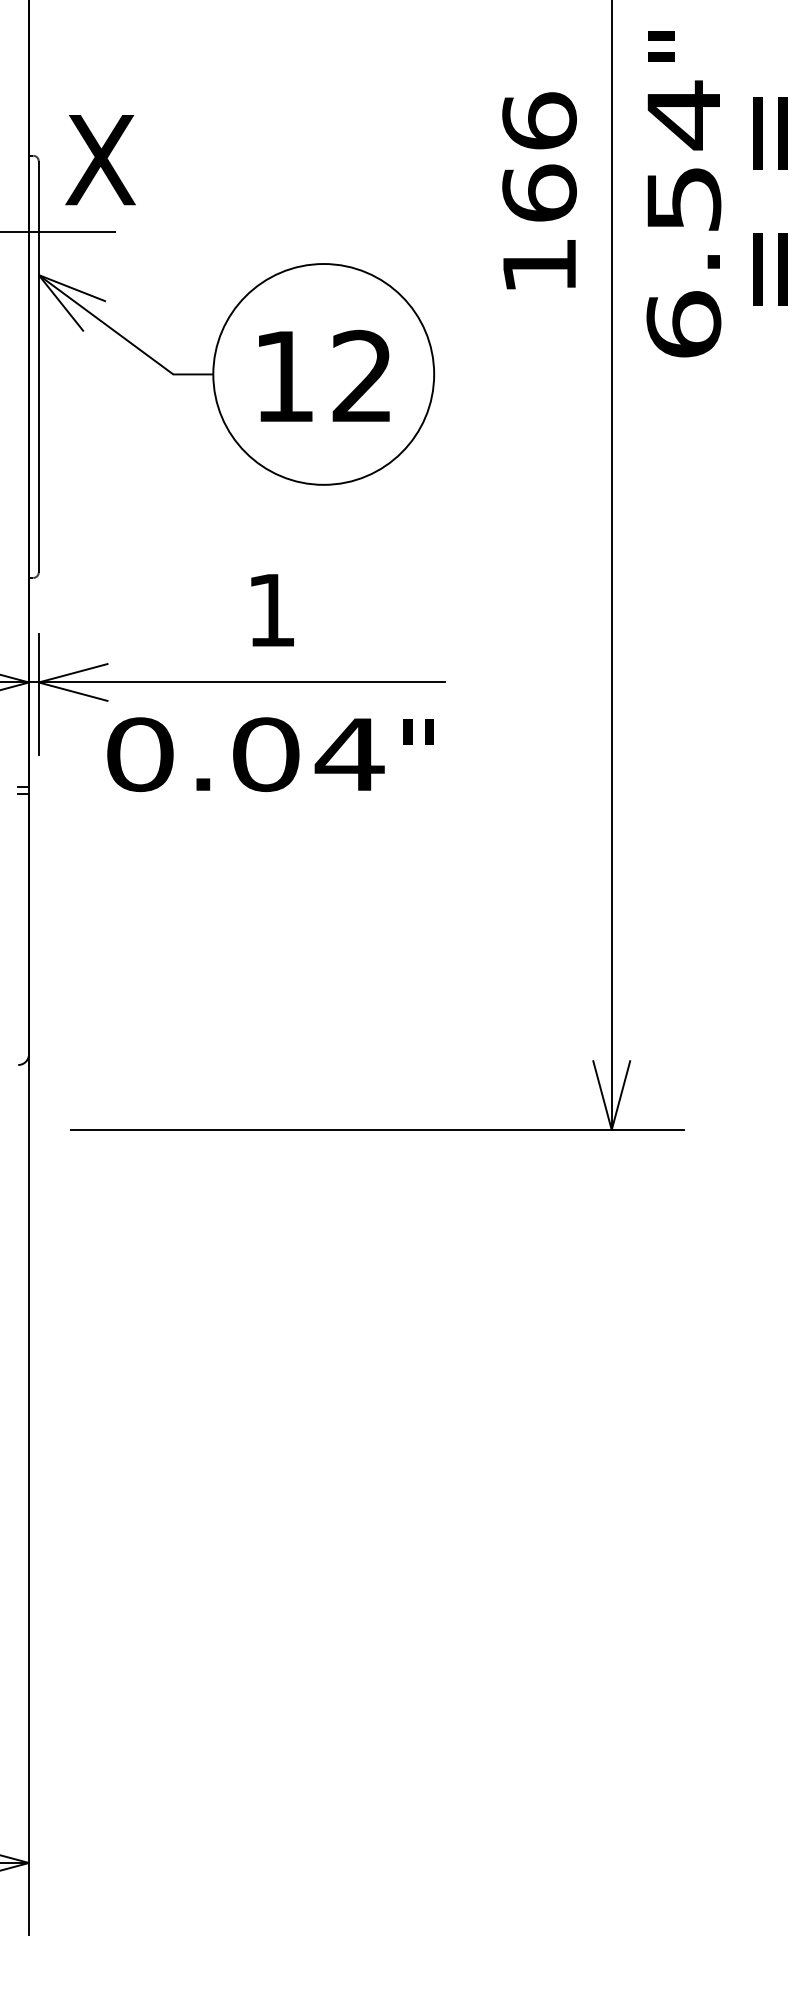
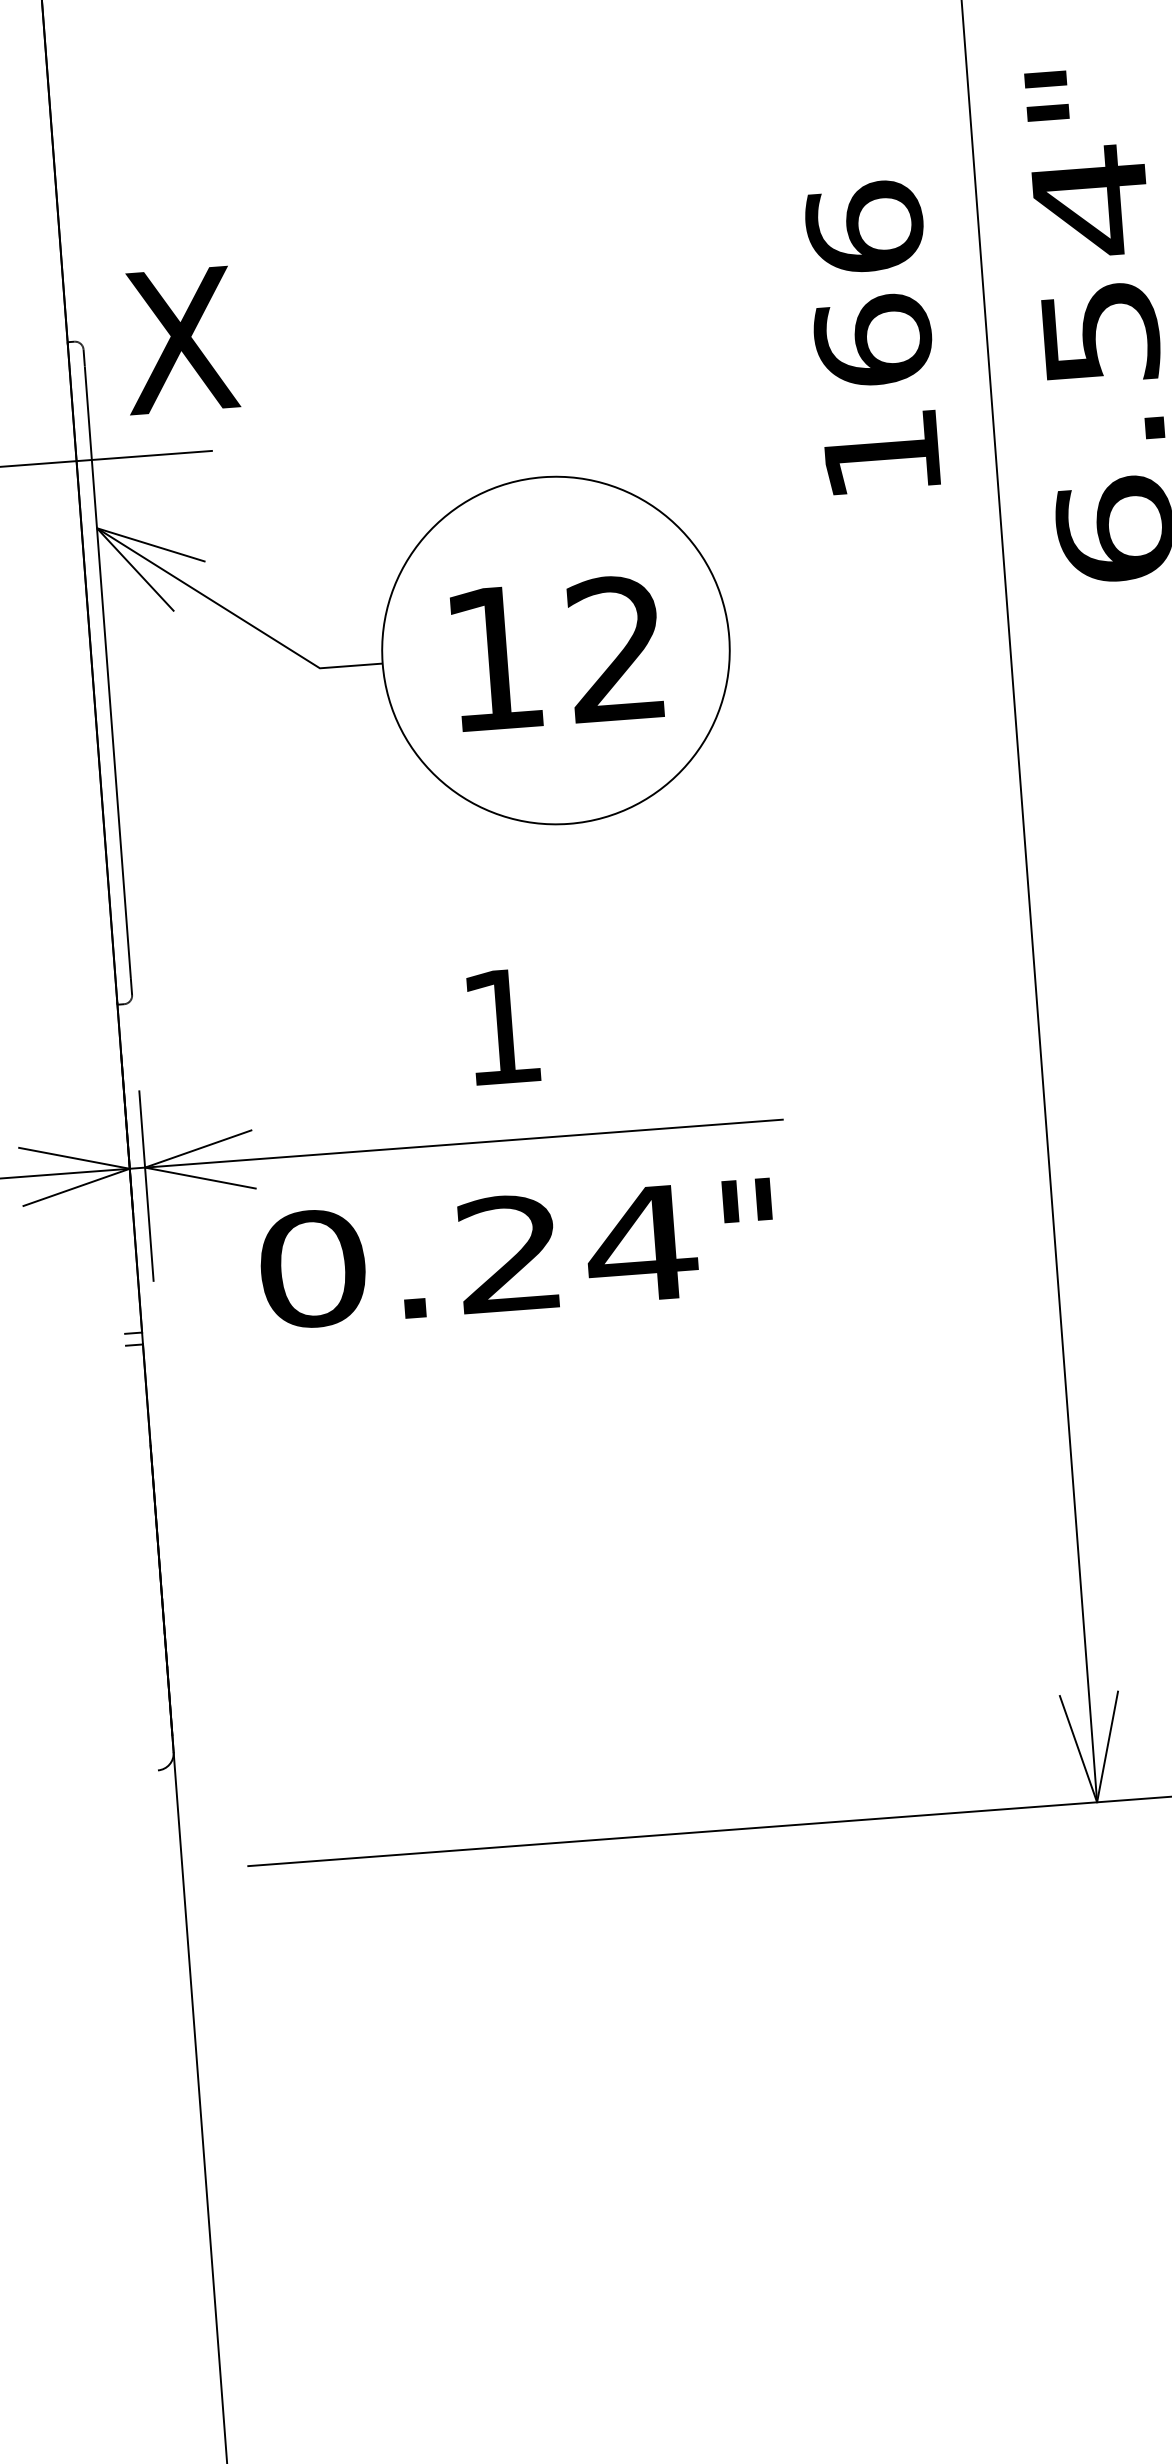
text: (266, 754) -> (510, 1253), 0.04 -> 0.24

